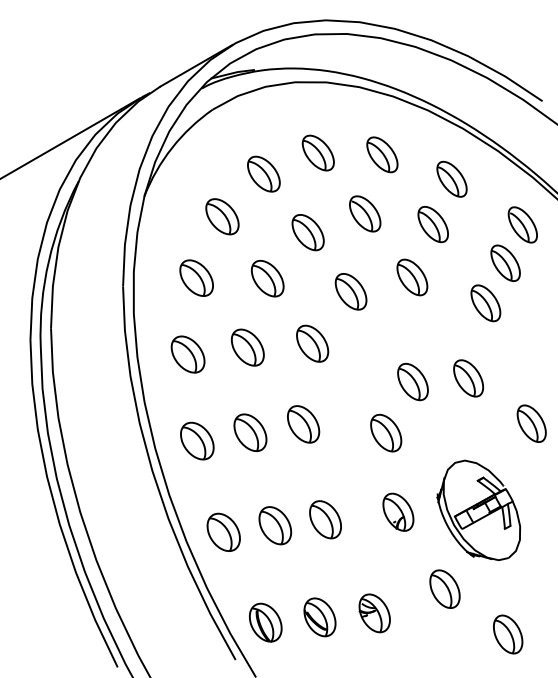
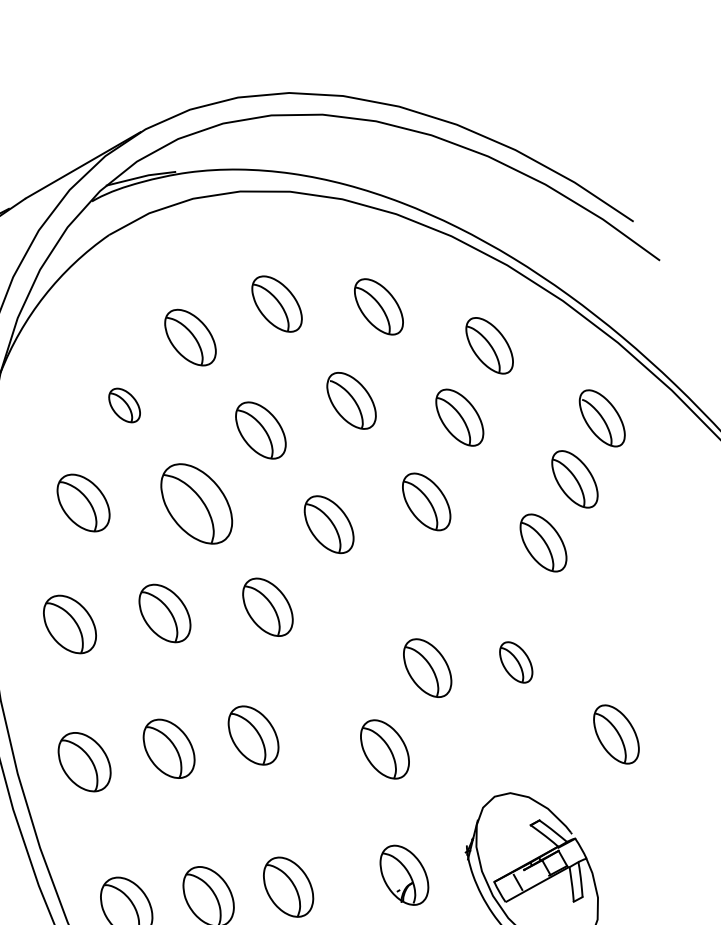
part: (222, 216) -> (124, 404), size x0.6
part: (267, 278) -> (196, 503), size x1.4
part: (468, 378) -> (515, 662), size x0.7

